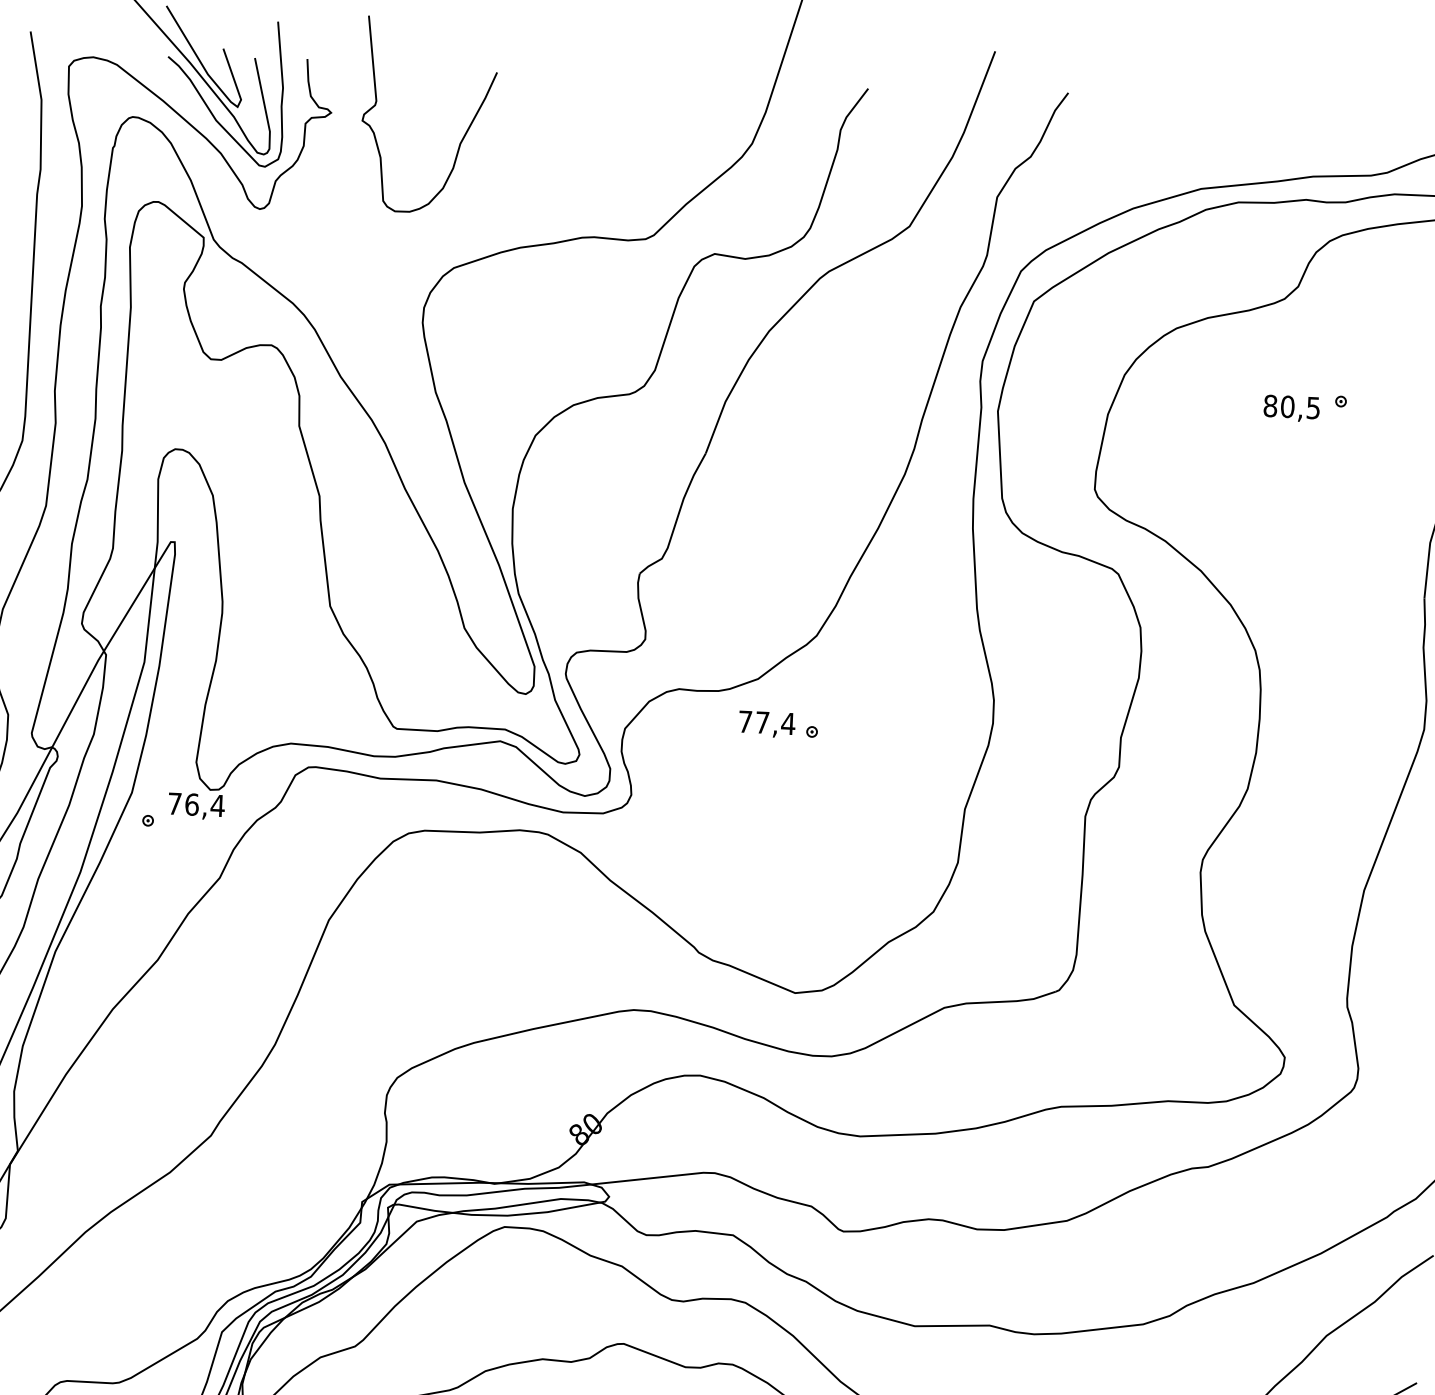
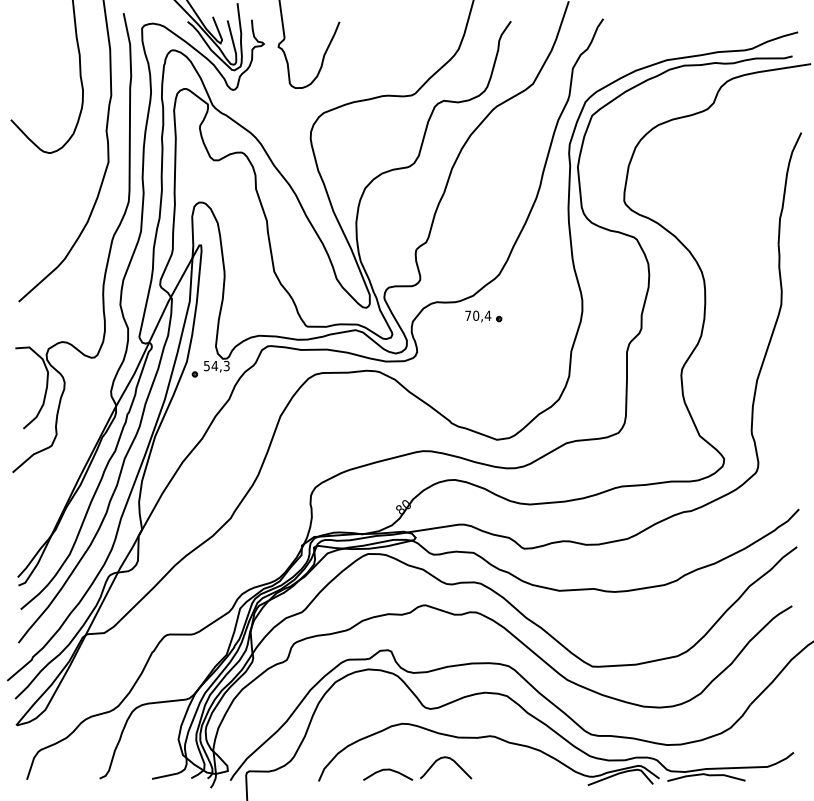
part: (1305, 406) -> (719, 158), removed
text: (763, 721) -> (476, 315), 77,4 -> 70,4
text: (195, 803) -> (216, 365), 76,4 -> 54,3

